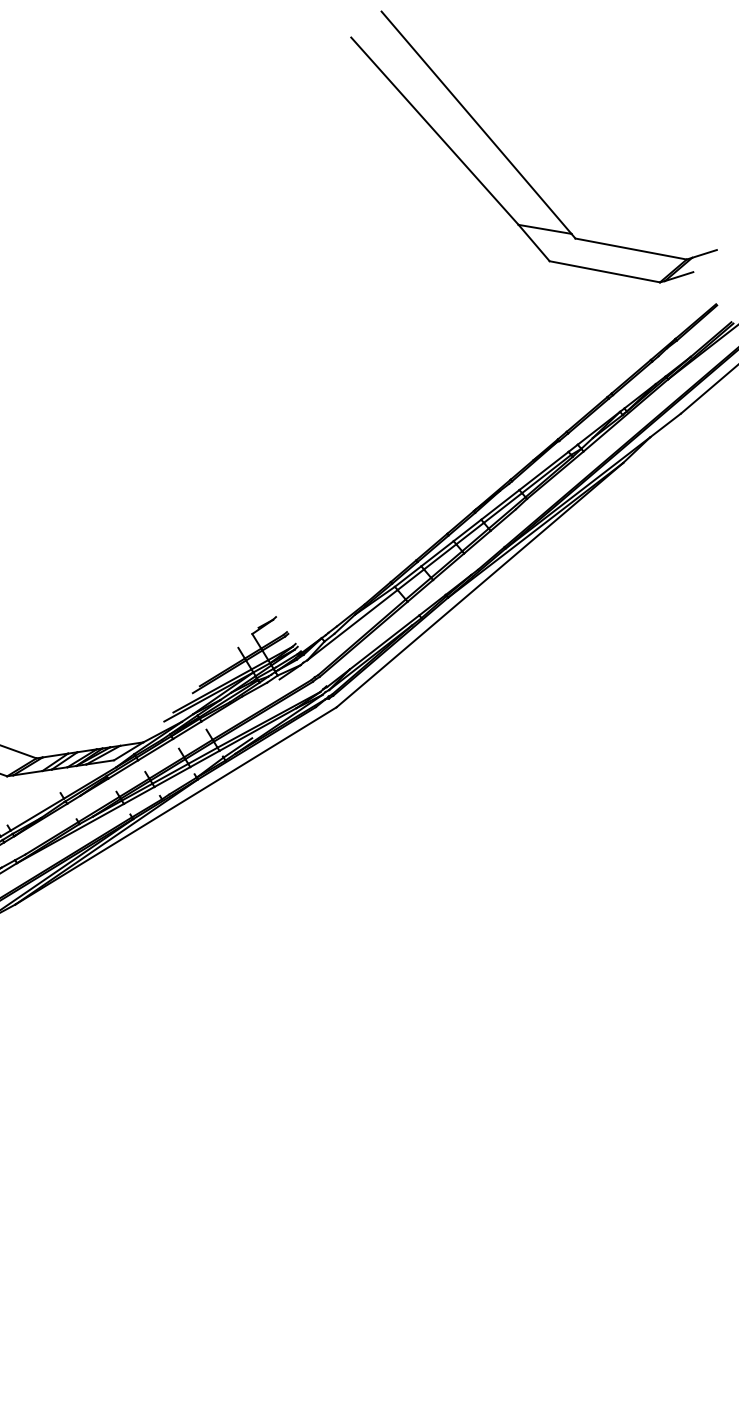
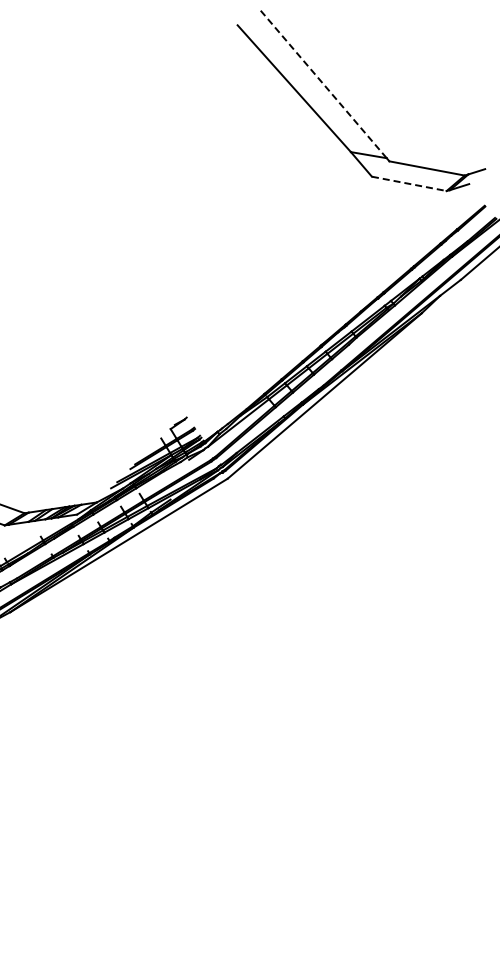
line: (476, 122) -> (322, 82), solid -> dashed
line: (605, 271) -> (409, 183), solid -> dashed

